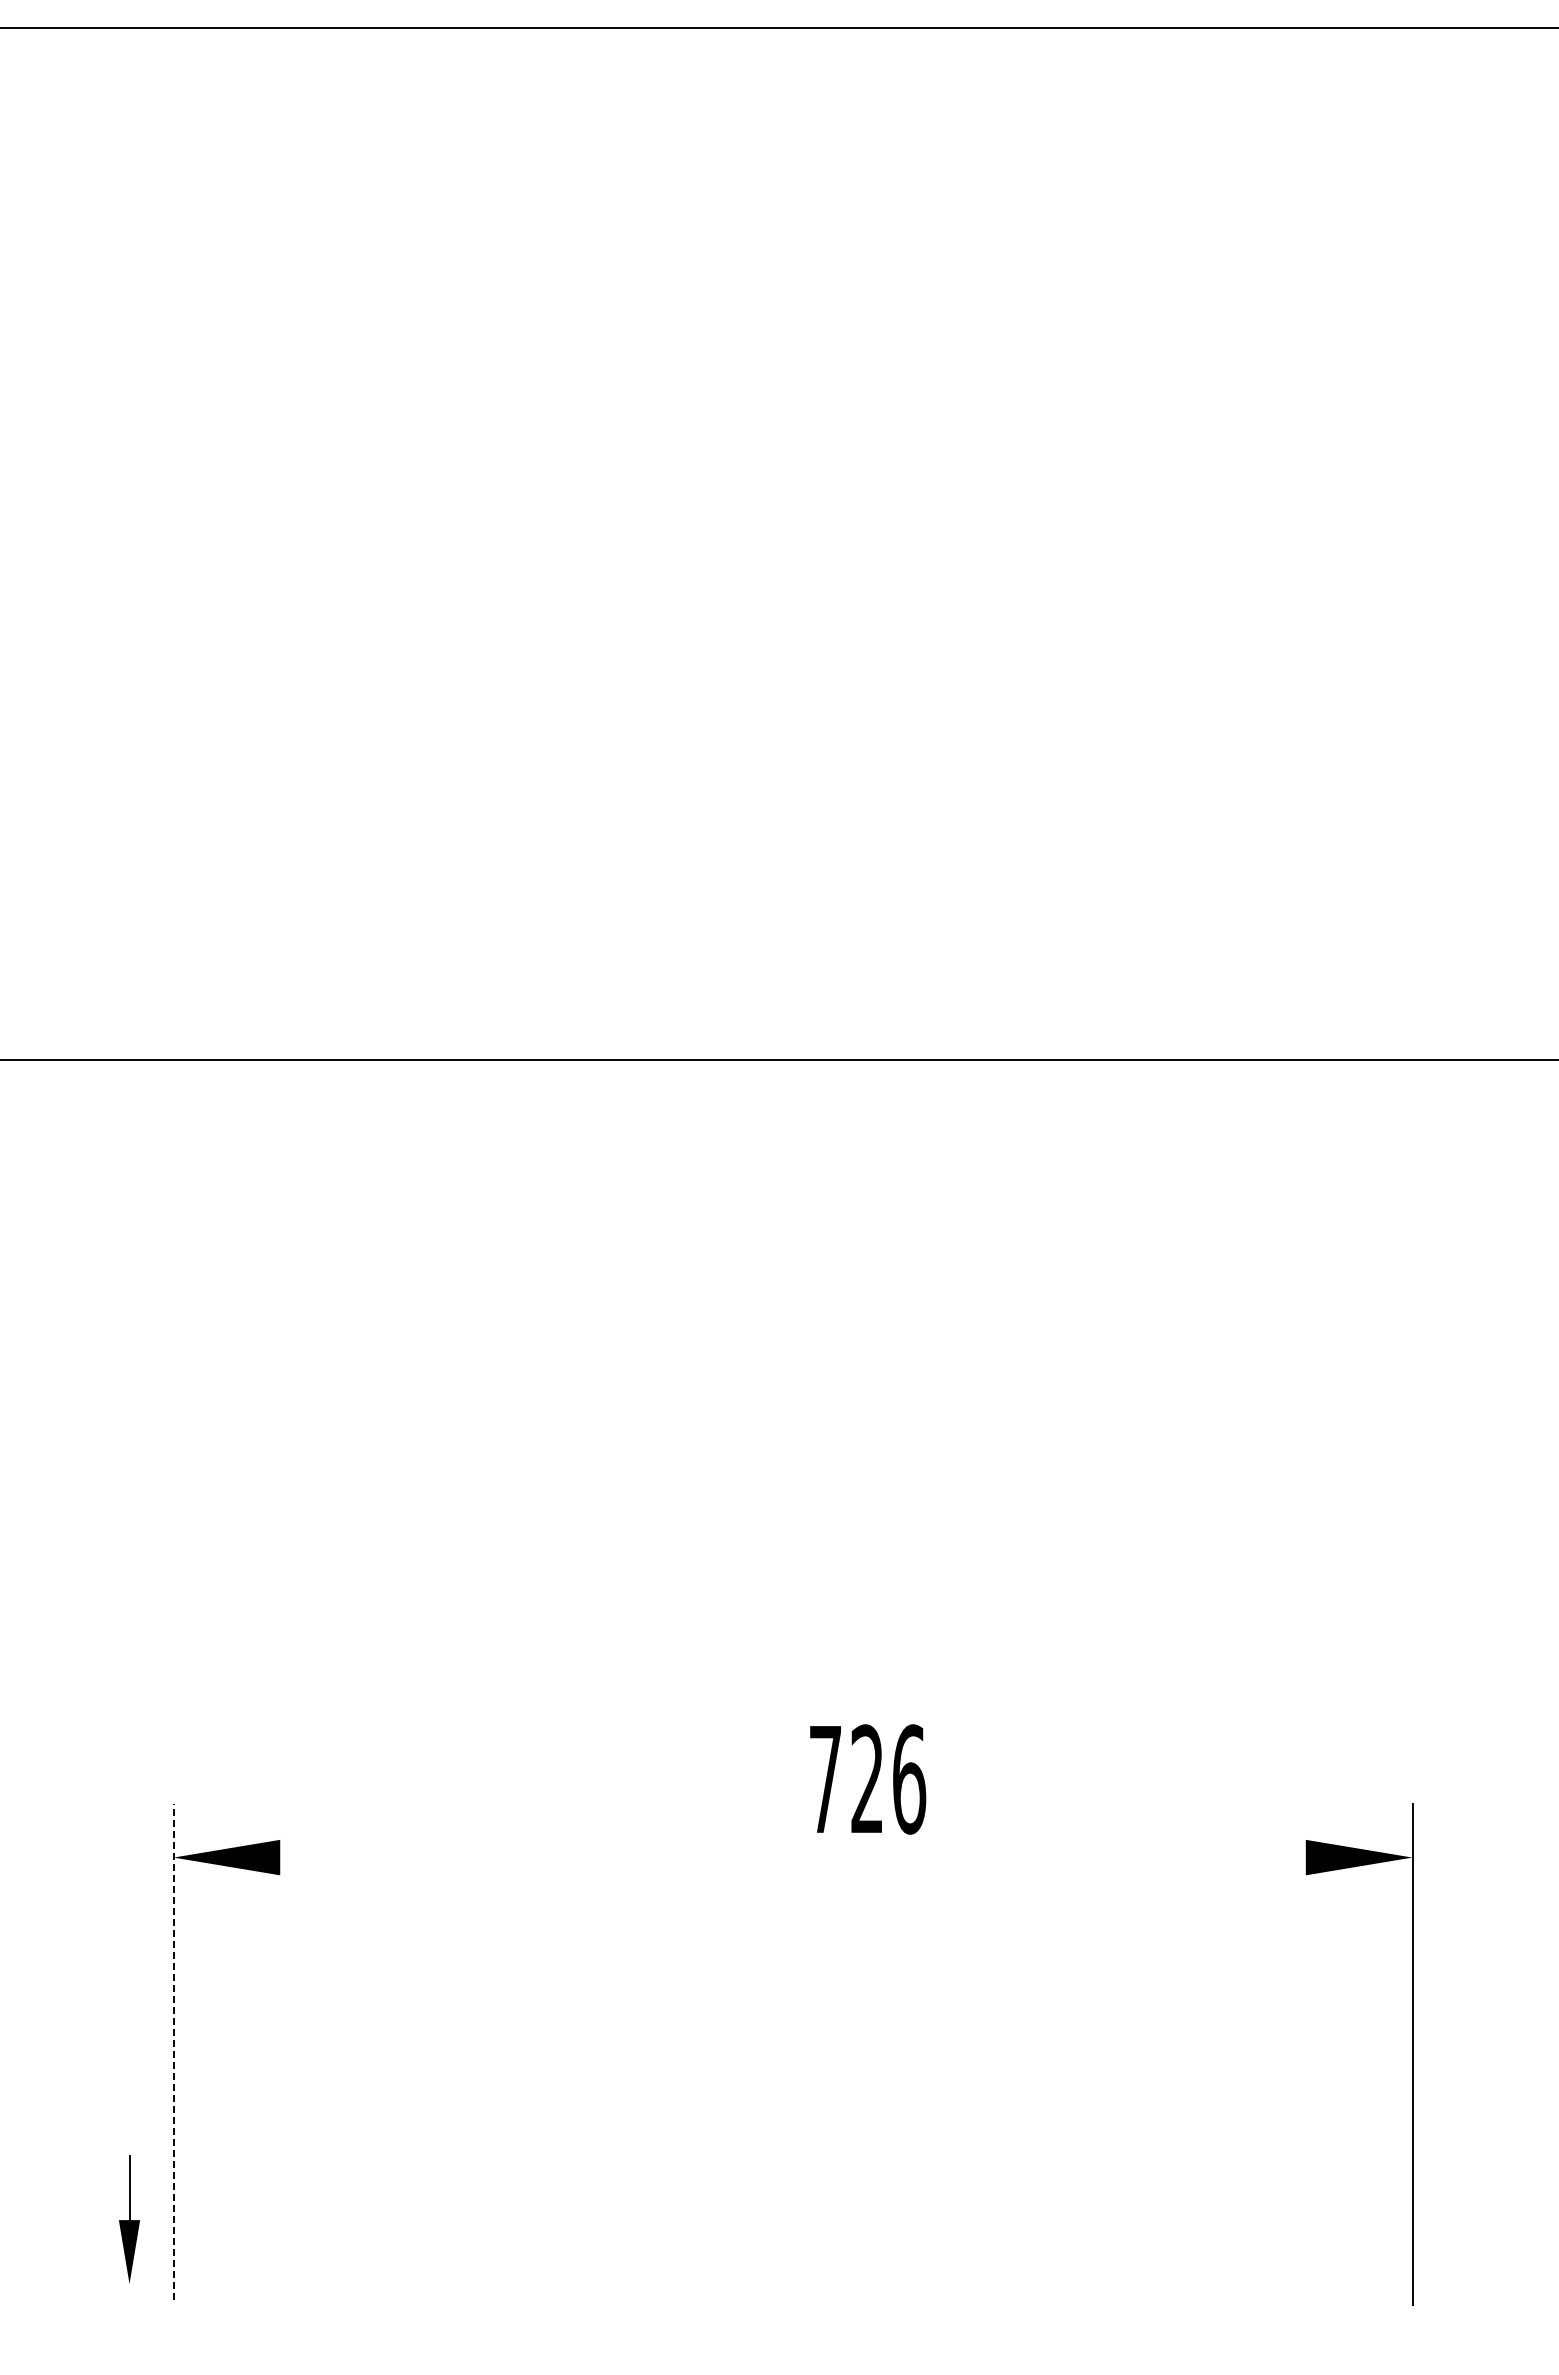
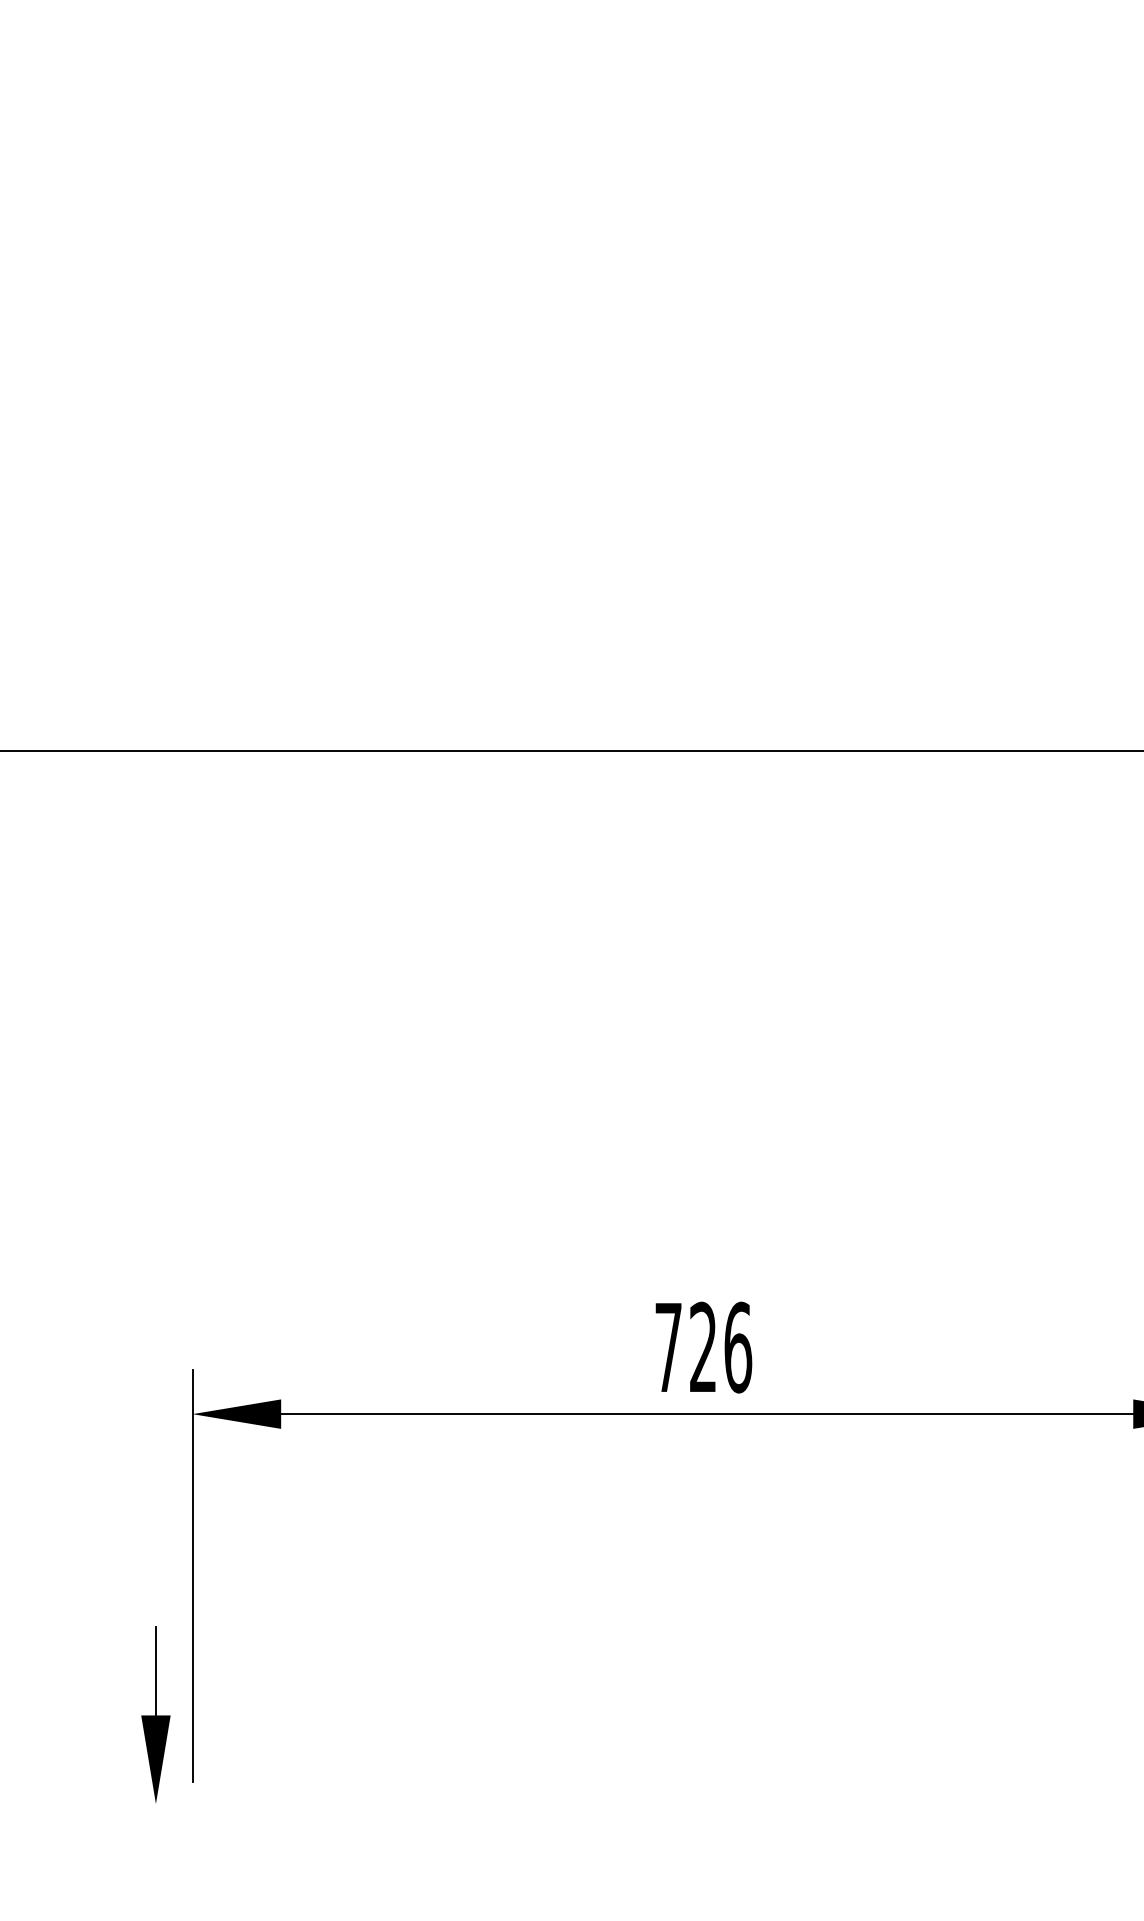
text: (868, 1779) -> (704, 1347), moved
line: (792, 1857) -> (706, 1414), added
line: (173, 2051) -> (192, 1575), dashed -> solid
part: (129, 2219) -> (155, 1714), size x1.67

